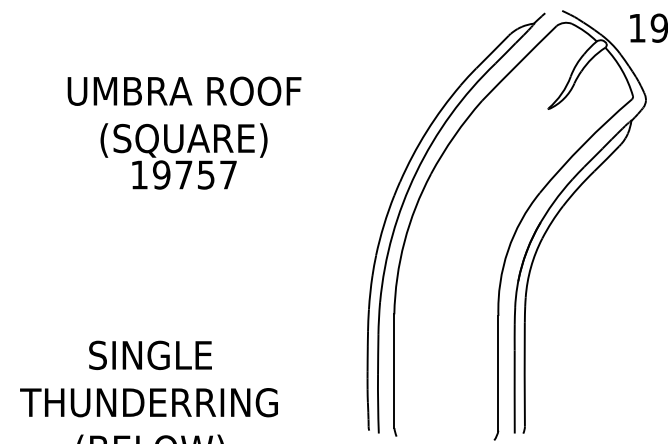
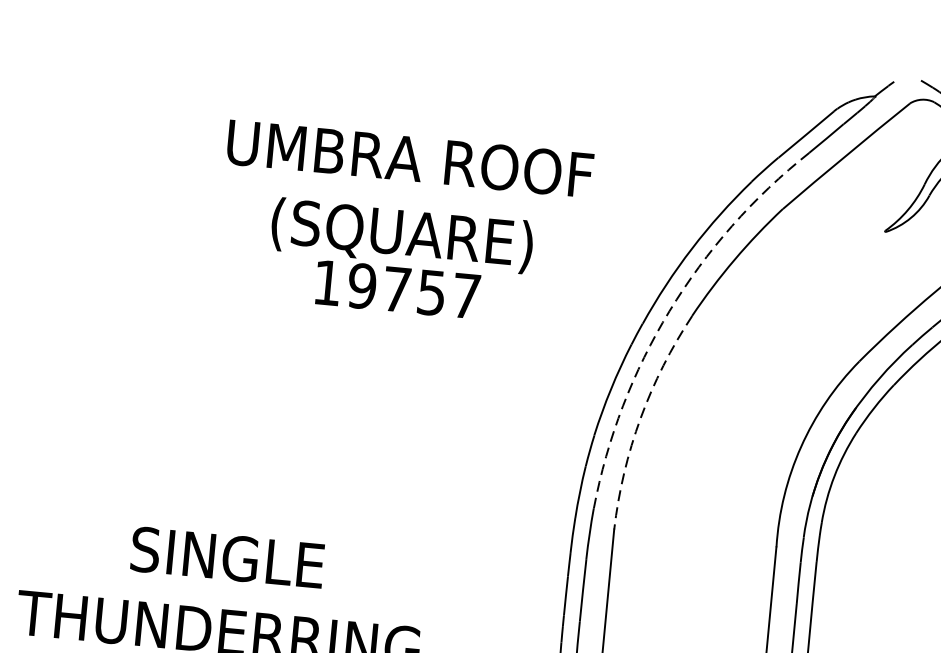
text: (184, 132) -> (404, 223), moved
arc: (416, 172) -> (669, 311), solid -> dashed
arc: (404, 242) -> (640, 418), solid -> dashed

